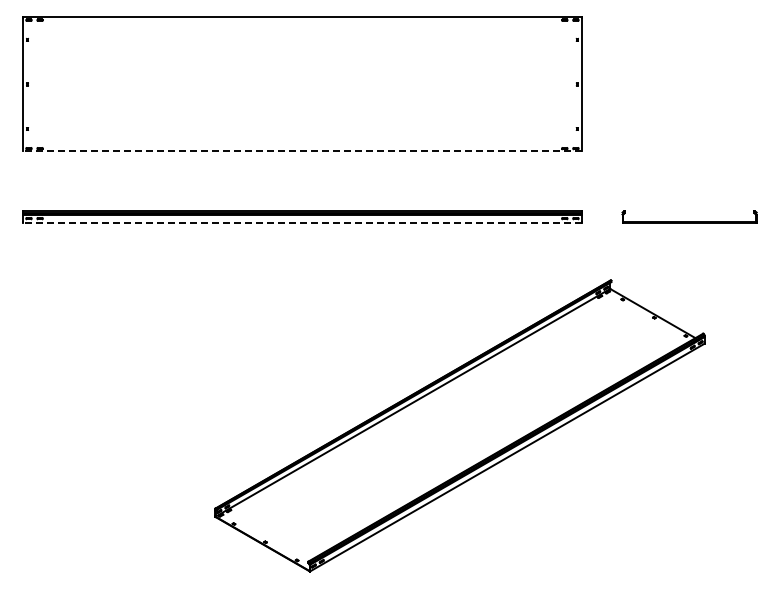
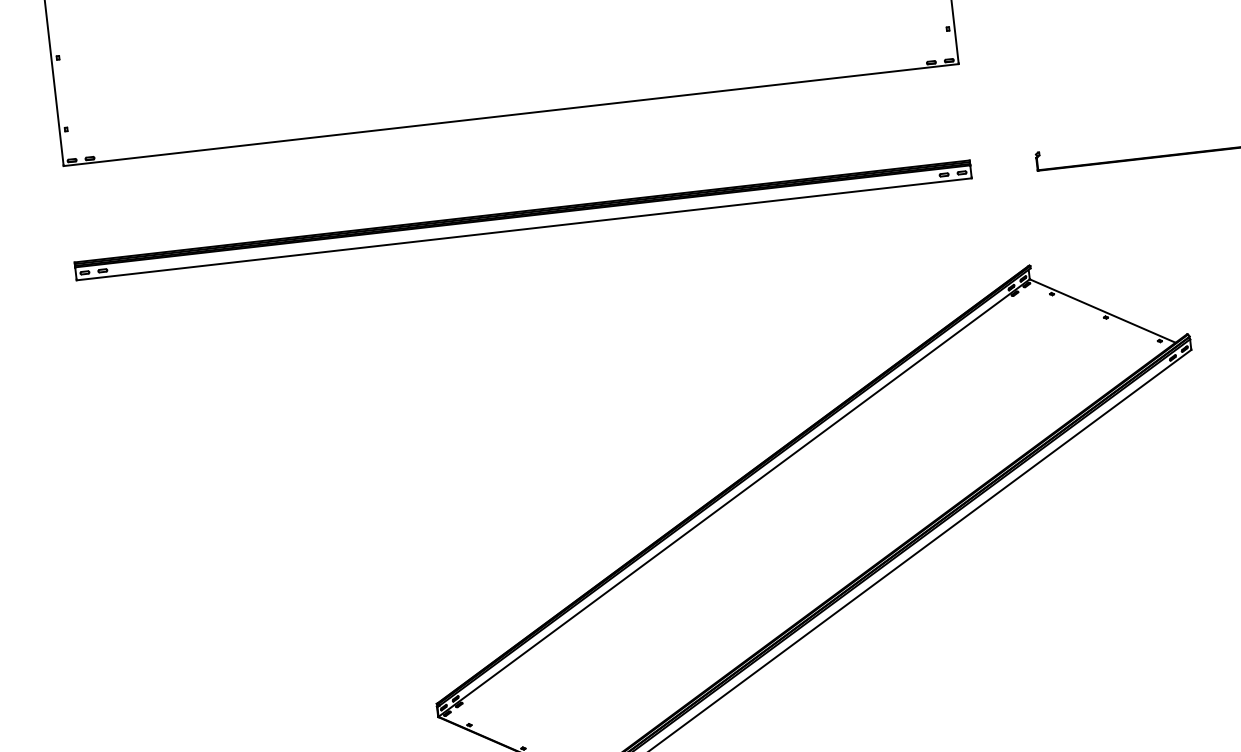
line: (301, 151) -> (509, 115), dashed -> solid
line: (301, 222) -> (522, 229), dashed -> solid

